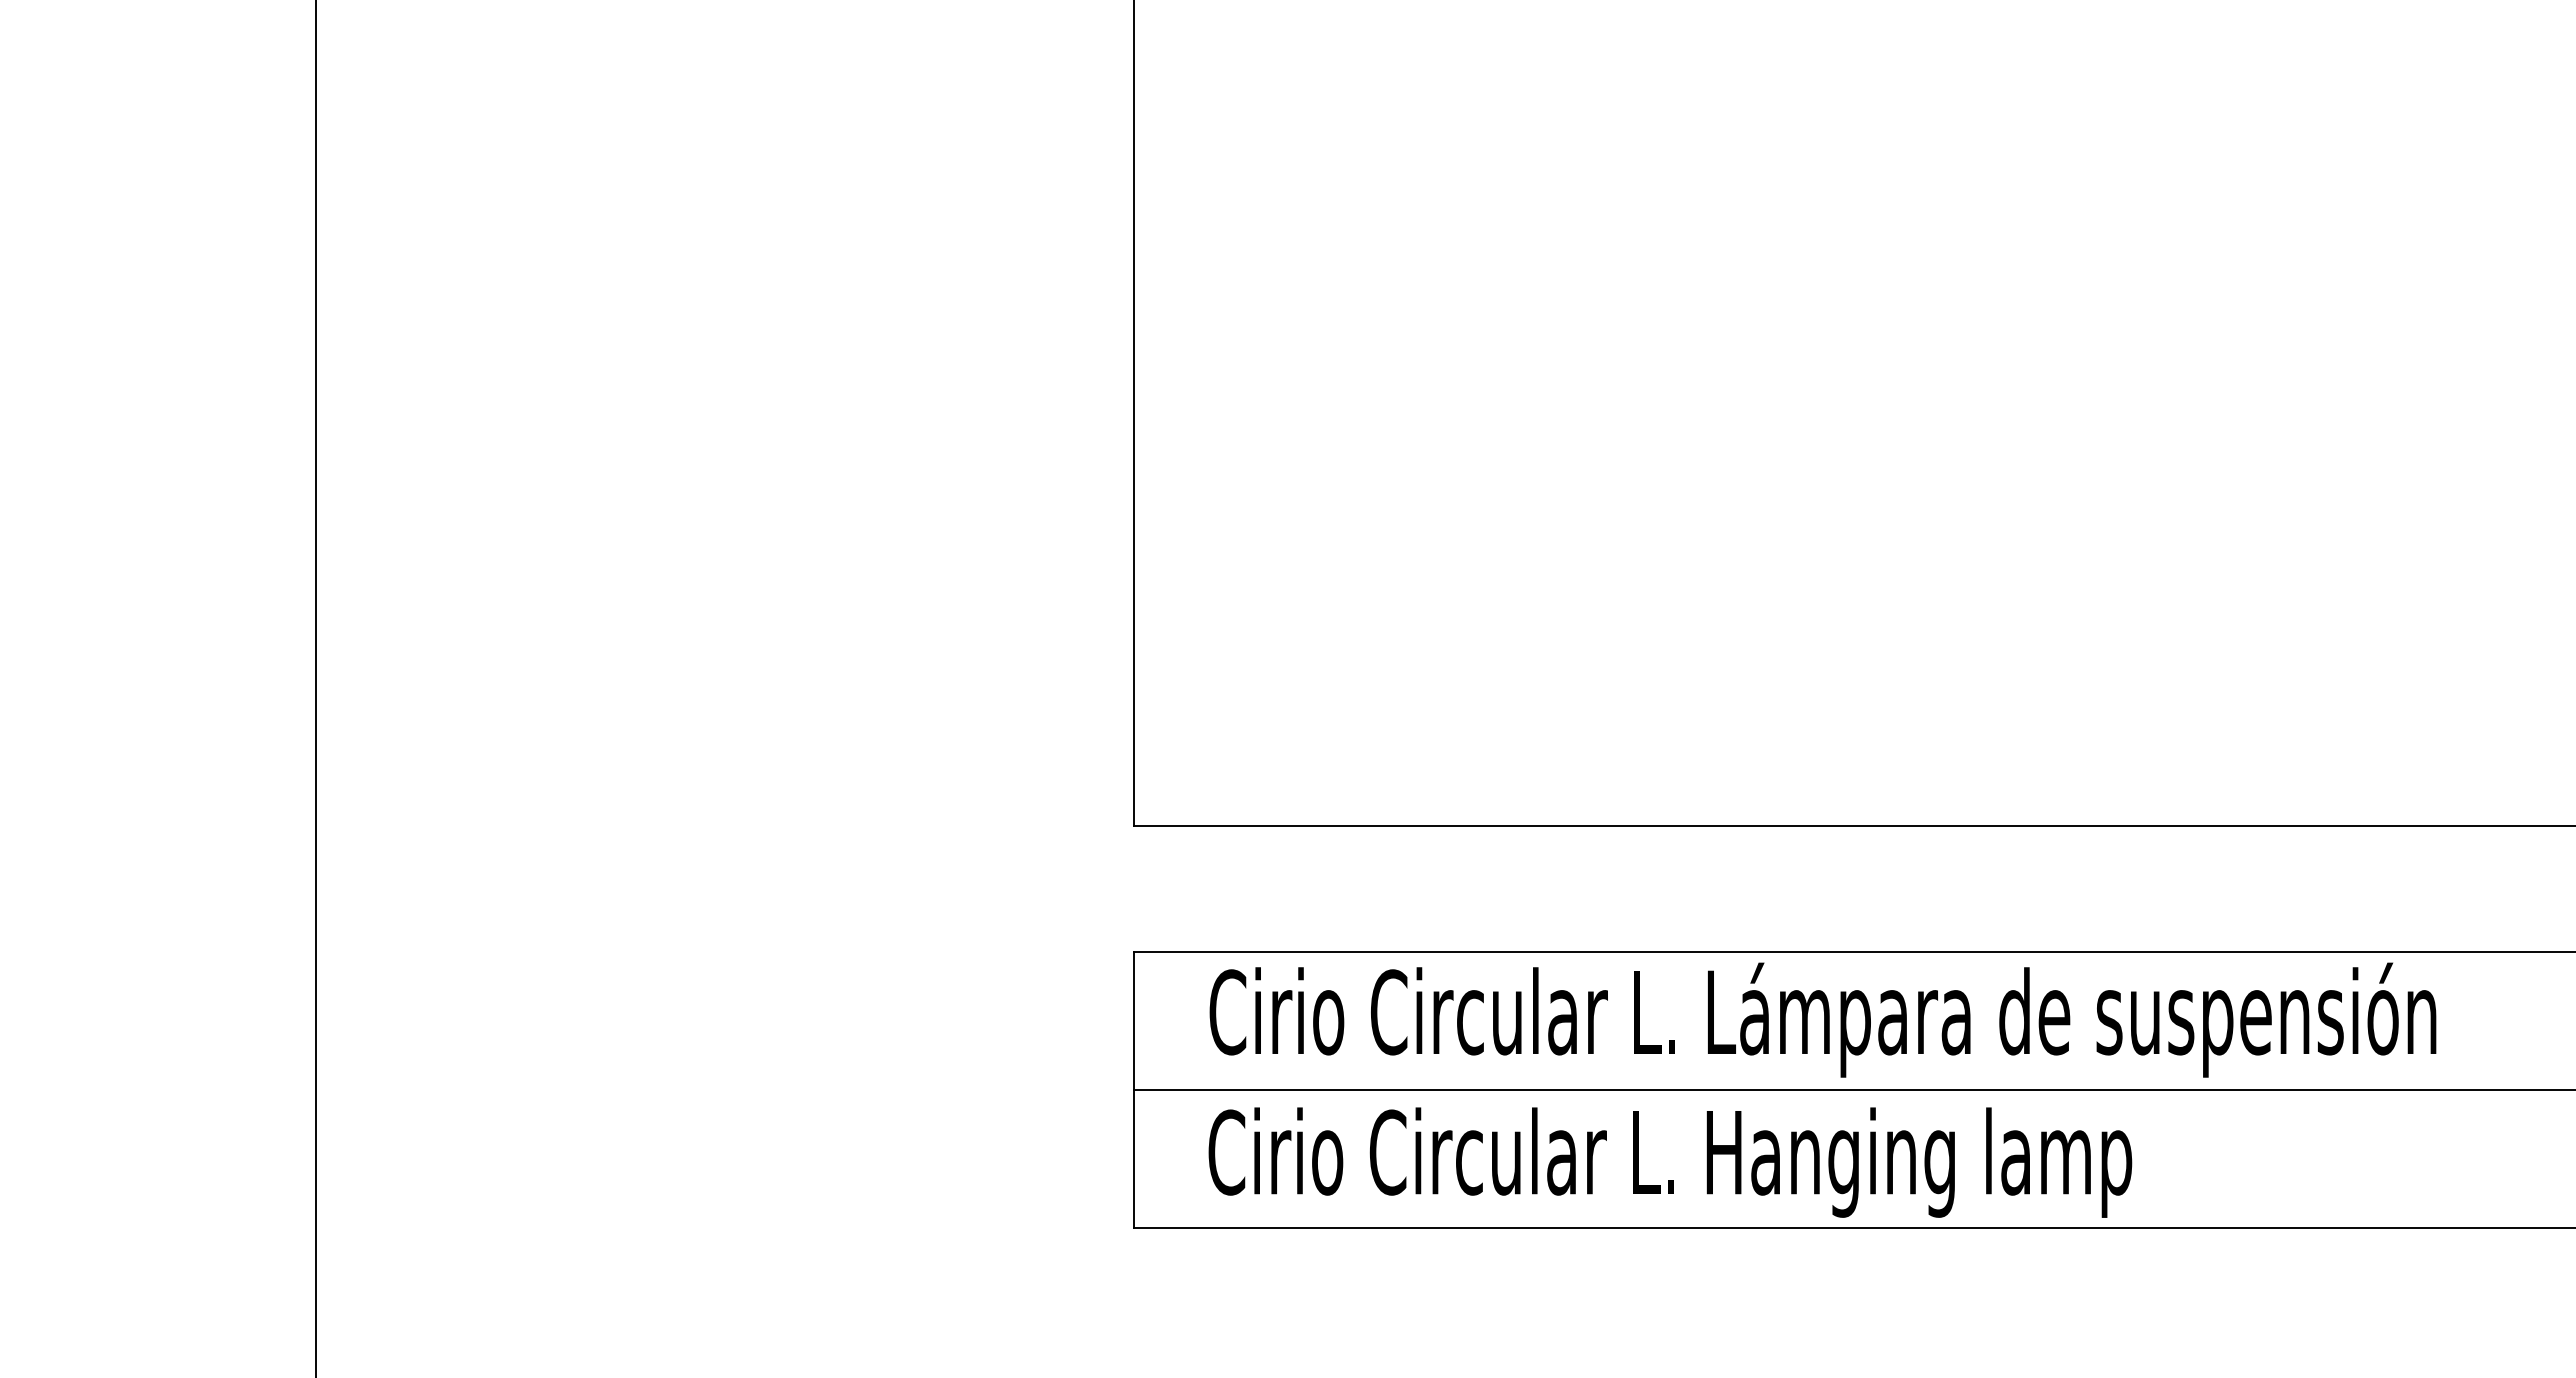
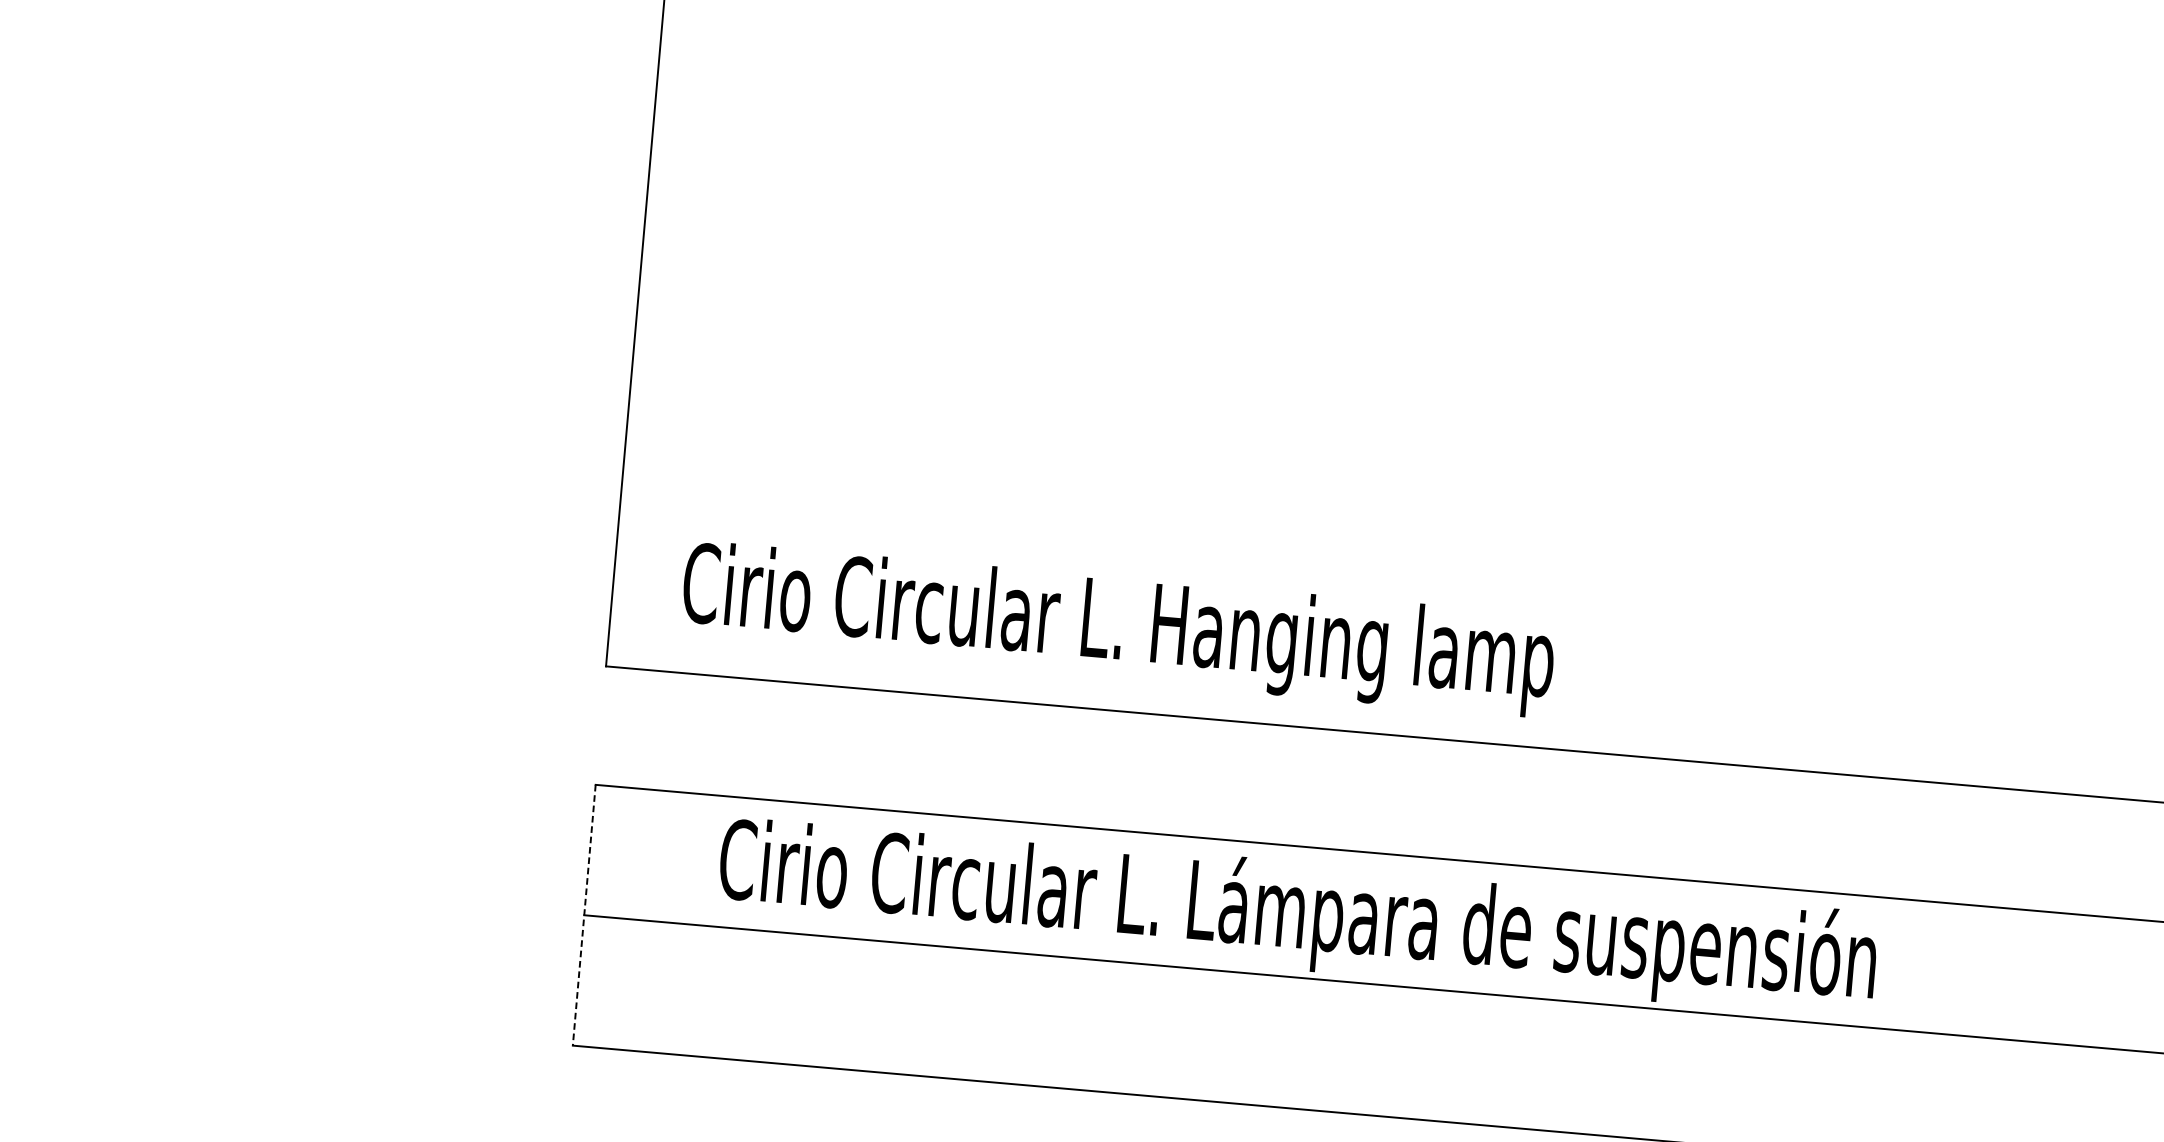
text: (1822, 1019) -> (1297, 915), moved
line: (1134, 1090) -> (584, 915), solid -> dashed
text: (1670, 1162) -> (1118, 629), moved

